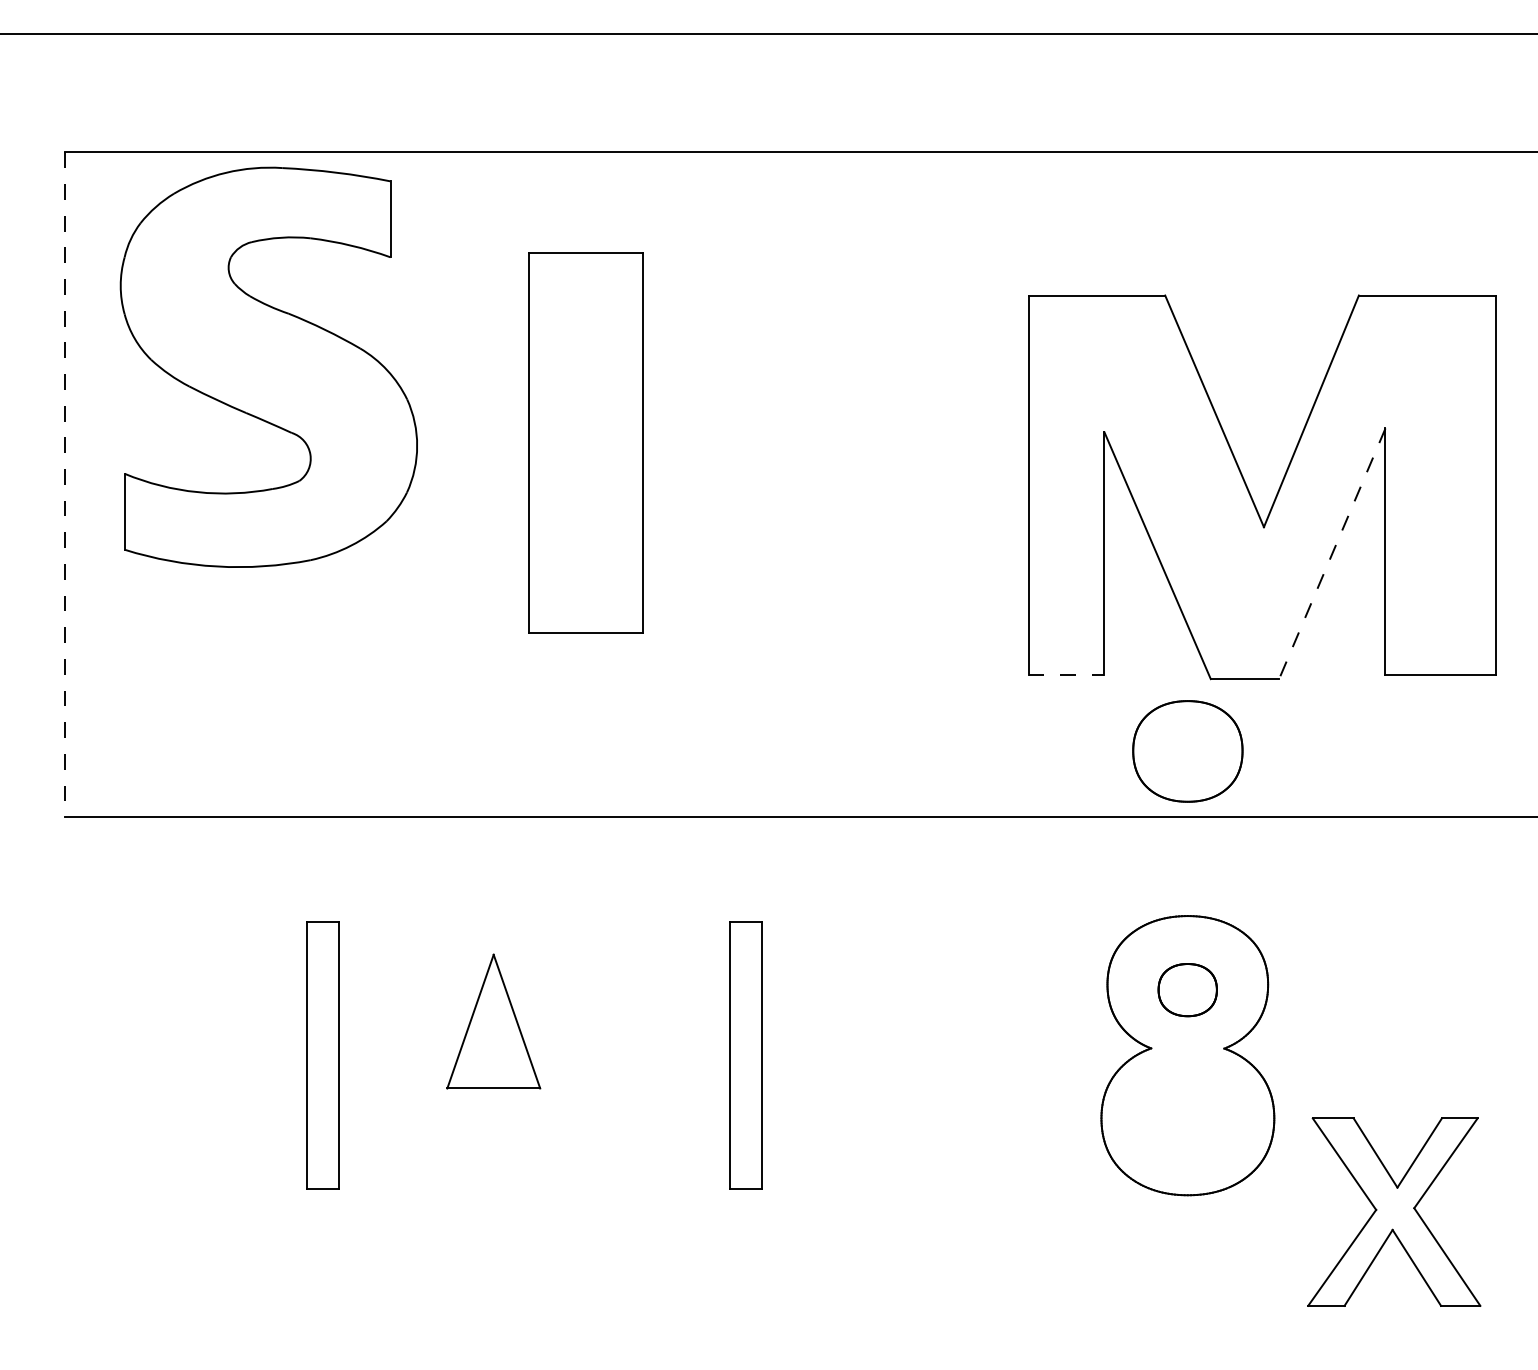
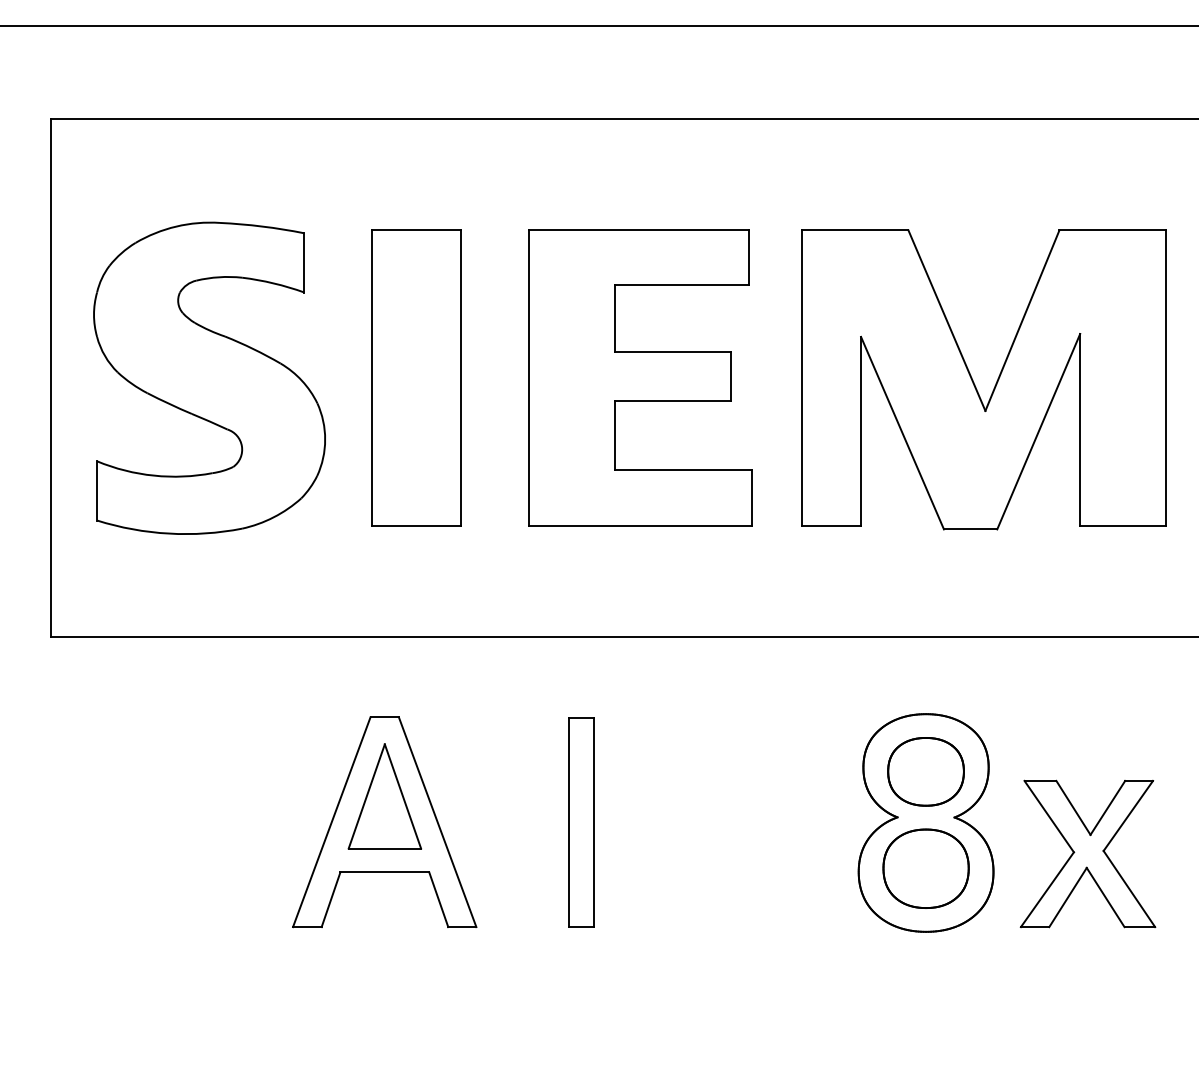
part: (268, 366) -> (209, 377), moved
part: (585, 441) -> (416, 377), moved
part: (821, 484) -> (640, 377), added
line: (64, 485) -> (50, 378), dashed -> solid
line: (1332, 554) -> (1038, 432), dashed -> solid
line: (1066, 675) -> (831, 526), dashed -> solid
part: (1187, 751) -> (925, 868), moved
part: (1187, 989) -> (925, 771), size x1.67
part: (322, 1055) -> (251, 822), removed
part: (493, 1055) -> (384, 822), added
part: (1393, 1211) -> (1087, 853), moved

